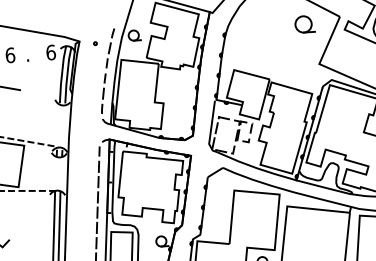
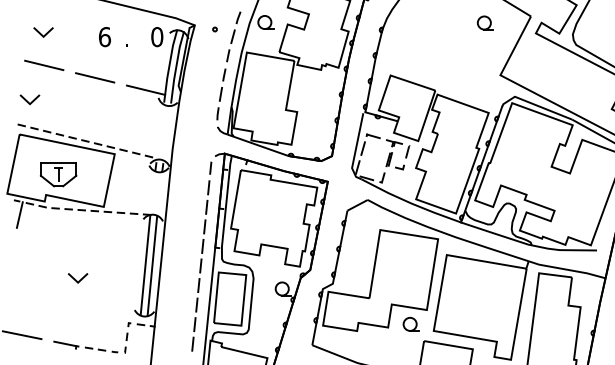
part: (304, 23) -> (485, 22), size x0.62
text: (51, 52) -> (157, 36), 6 -> 0
line: (44, 93) -> (145, 89), added

